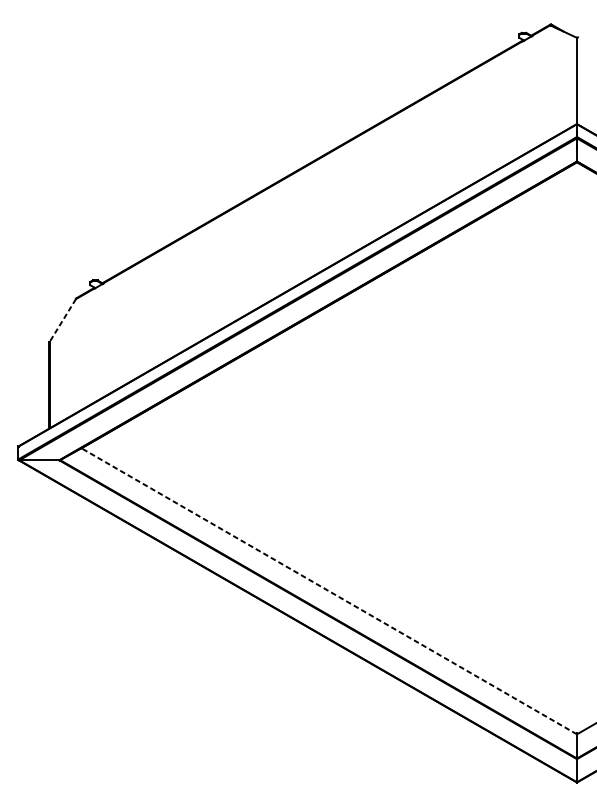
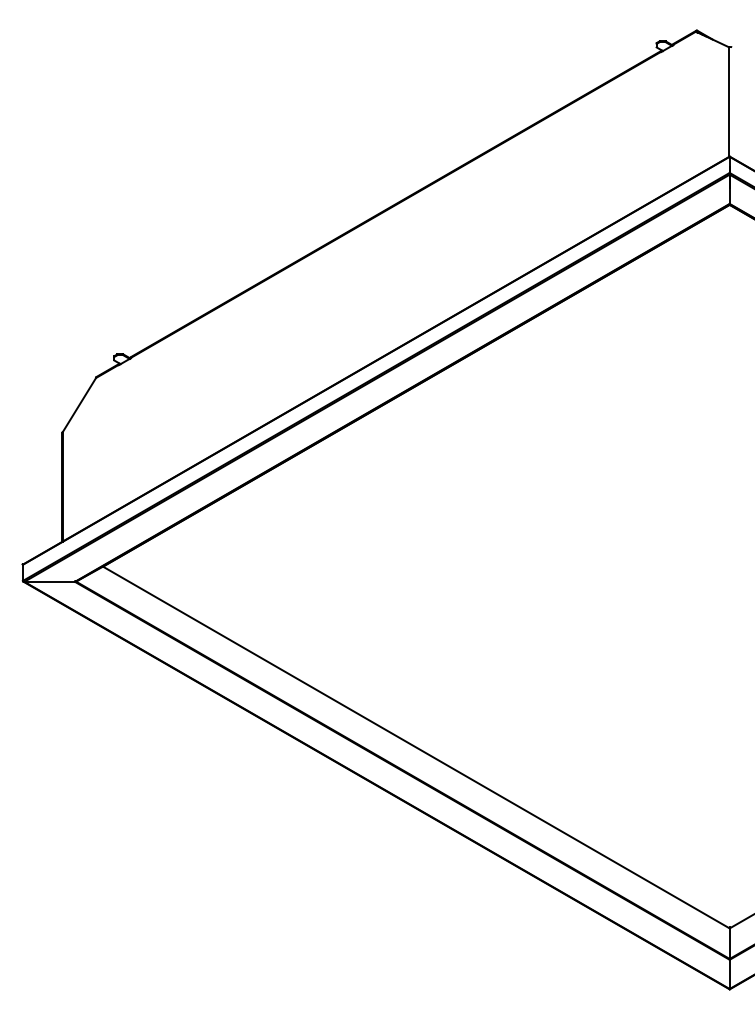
line: (62, 320) -> (79, 404), dashed -> solid
line: (329, 591) -> (416, 747), dashed -> solid

